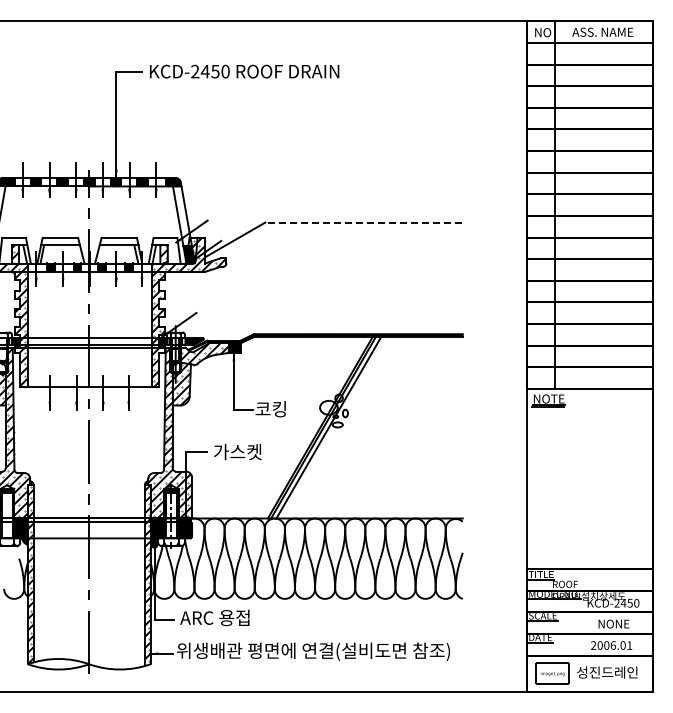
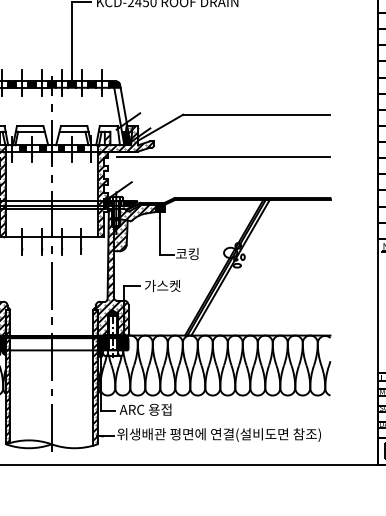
line: (363, 222) -> (256, 114), dashed -> solid
line: (319, 279) -> (223, 157), added

